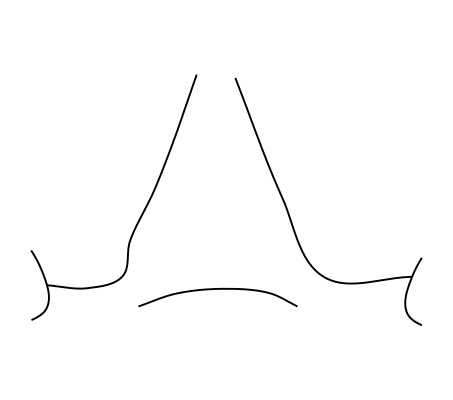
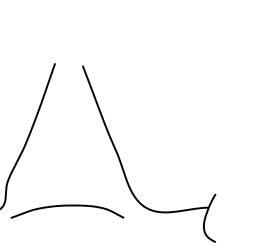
curve: (217, 289) -> (67, 205), moved

